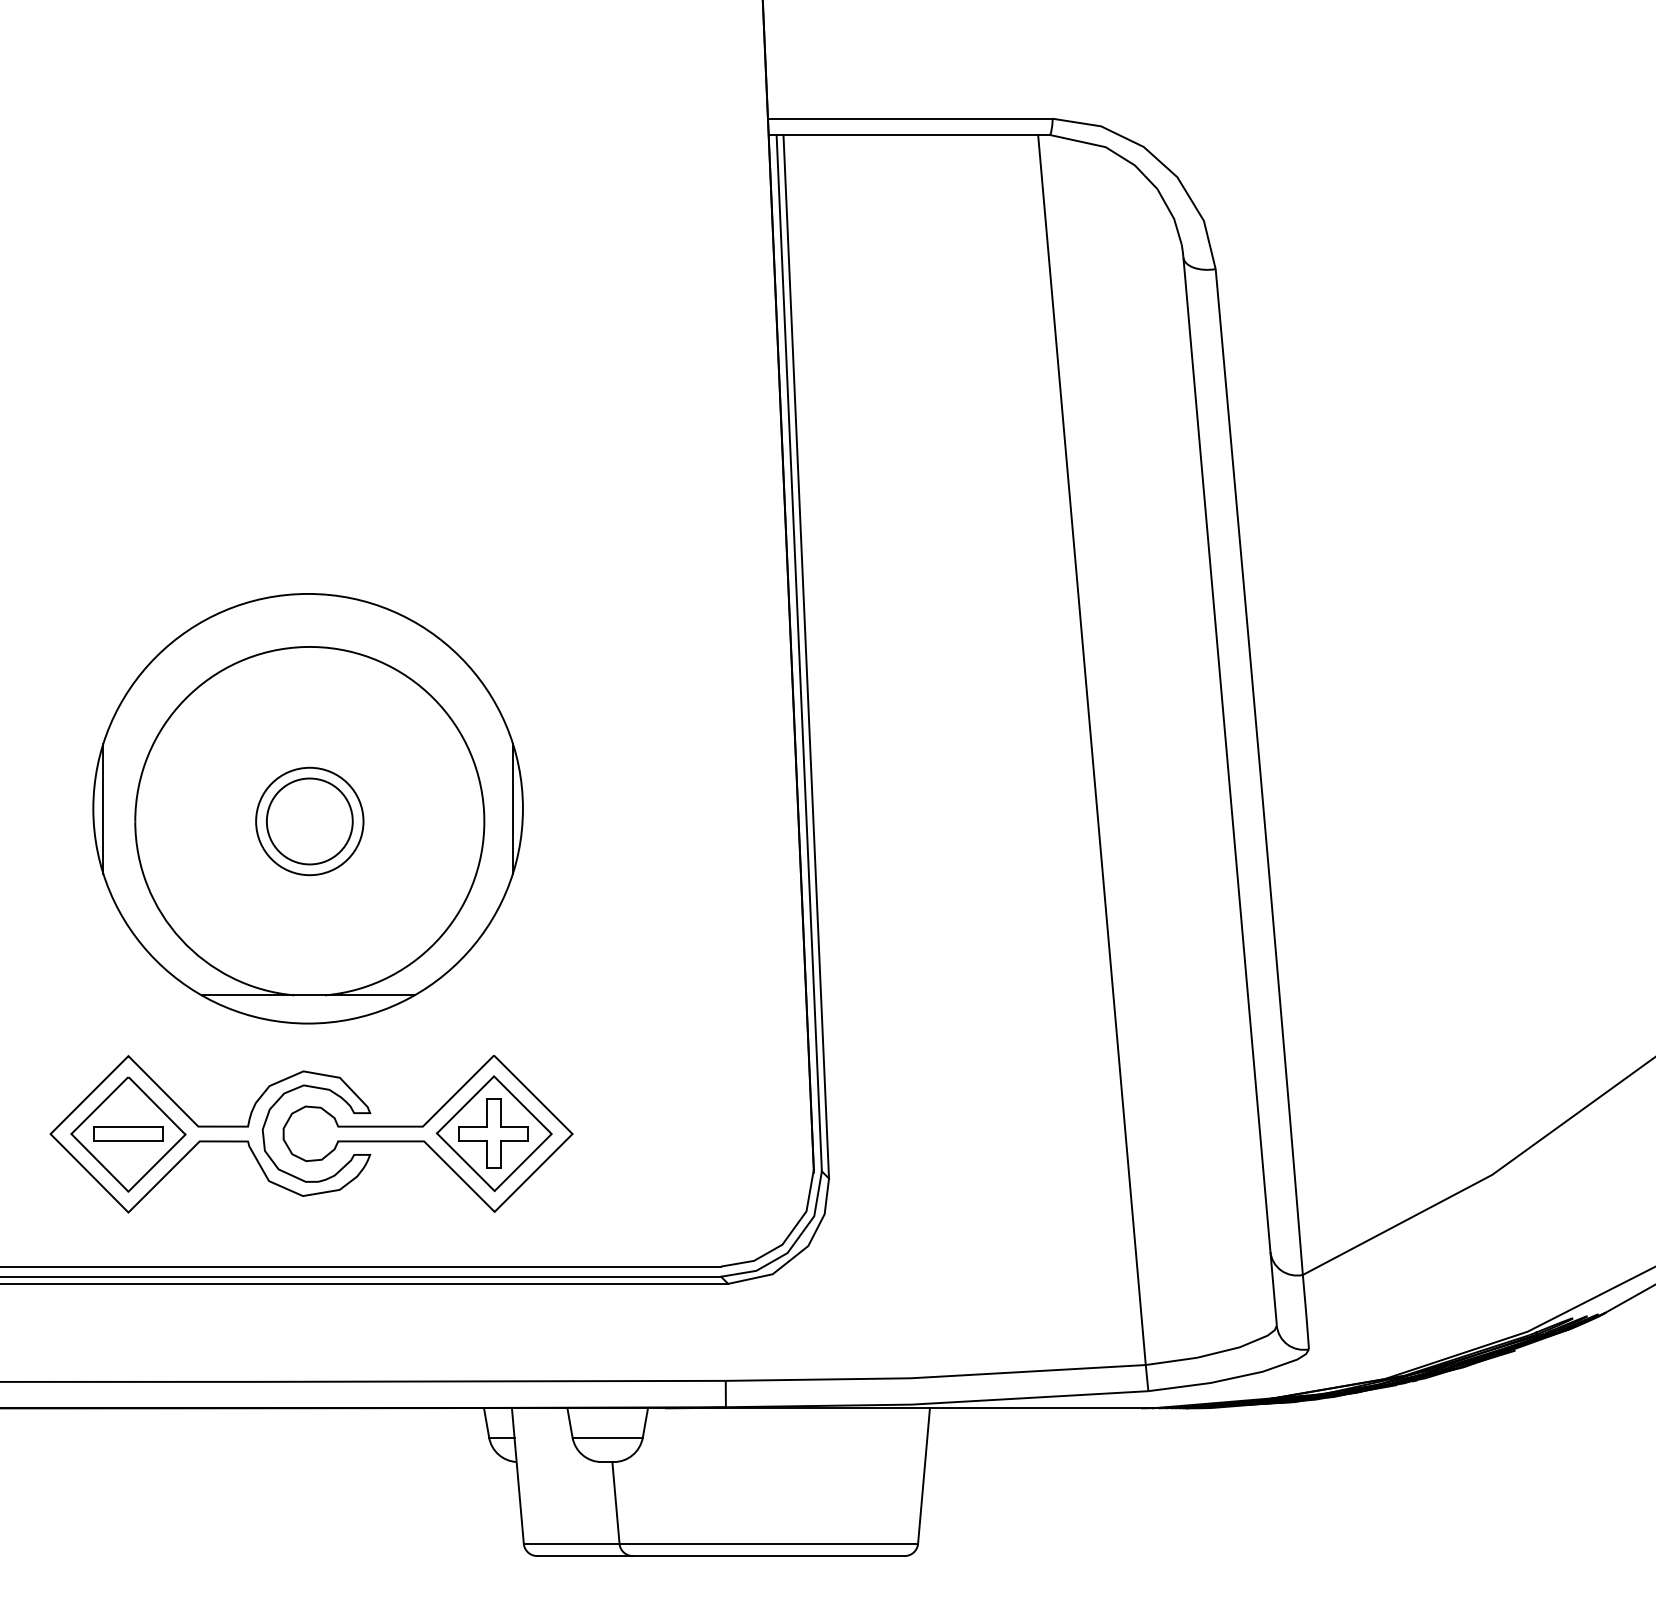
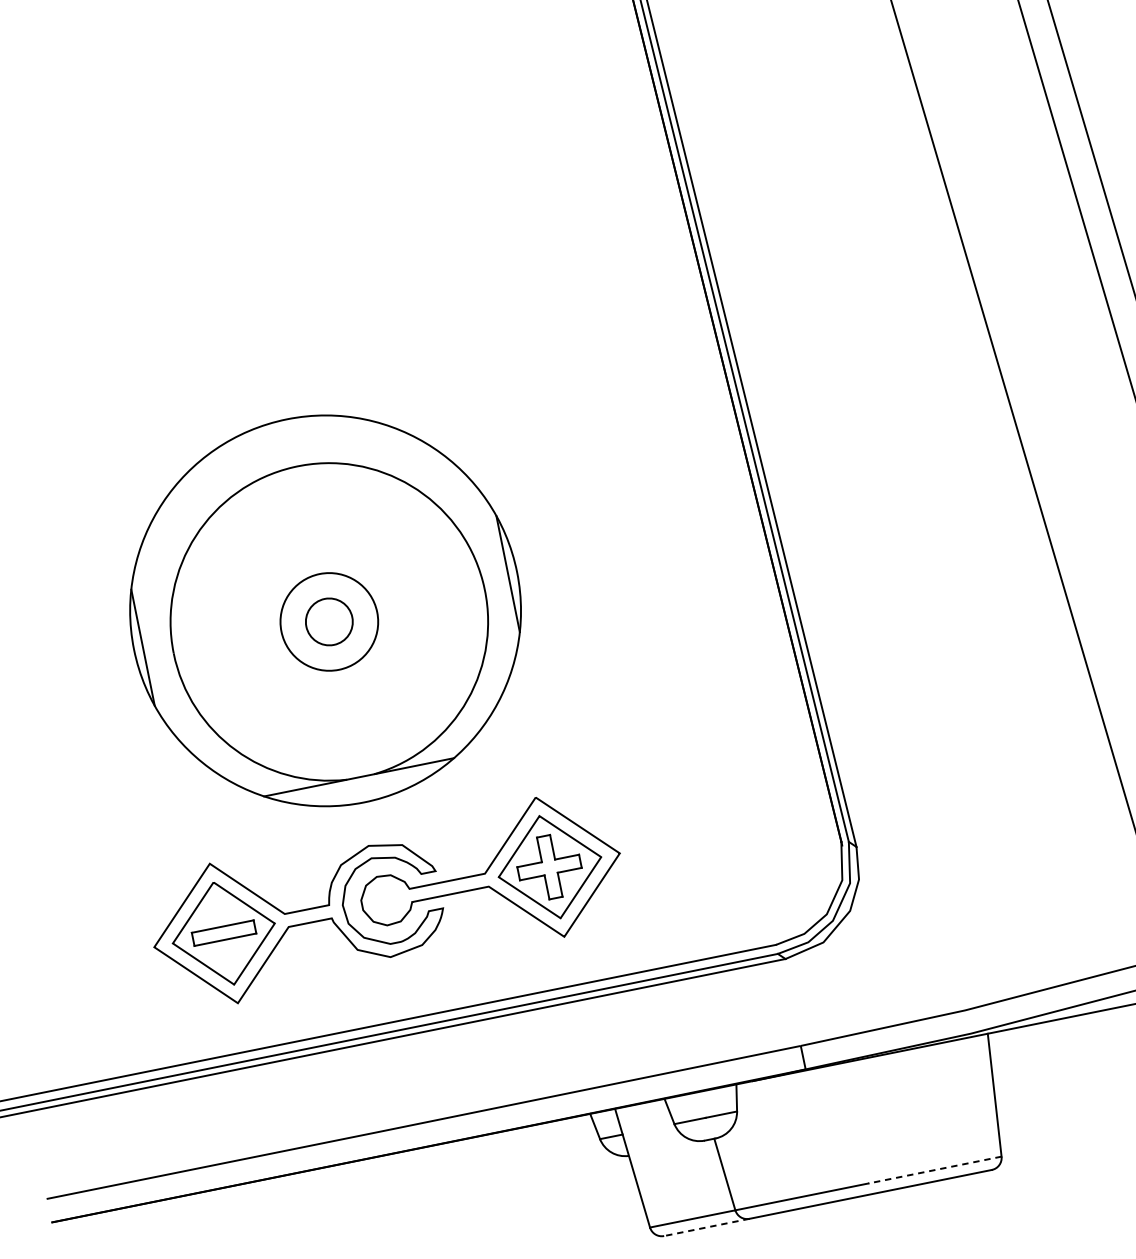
circle: (309, 821) -> (329, 622), size x0.6
line: (843, 1543) -> (935, 1169), solid -> dashed
line: (585, 1556) -> (707, 1227), solid -> dashed

